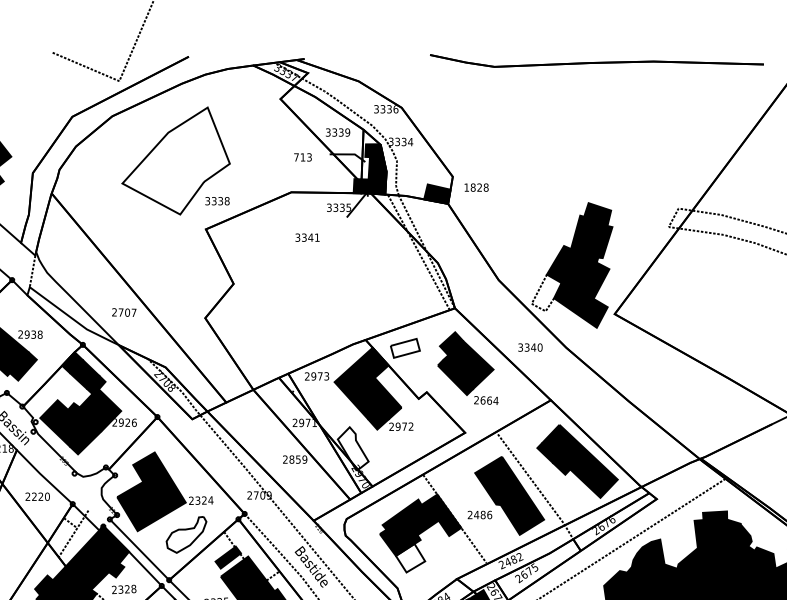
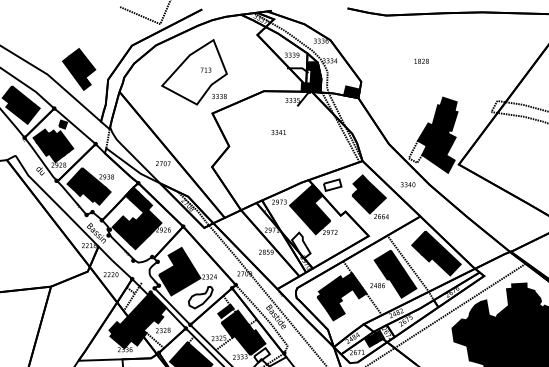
text: (302, 156) -> (205, 69), moved
text: (476, 186) -> (421, 60), moved
text: (307, 237) -> (278, 132), moved
fill: (410, 557) -> (335, 311), added

